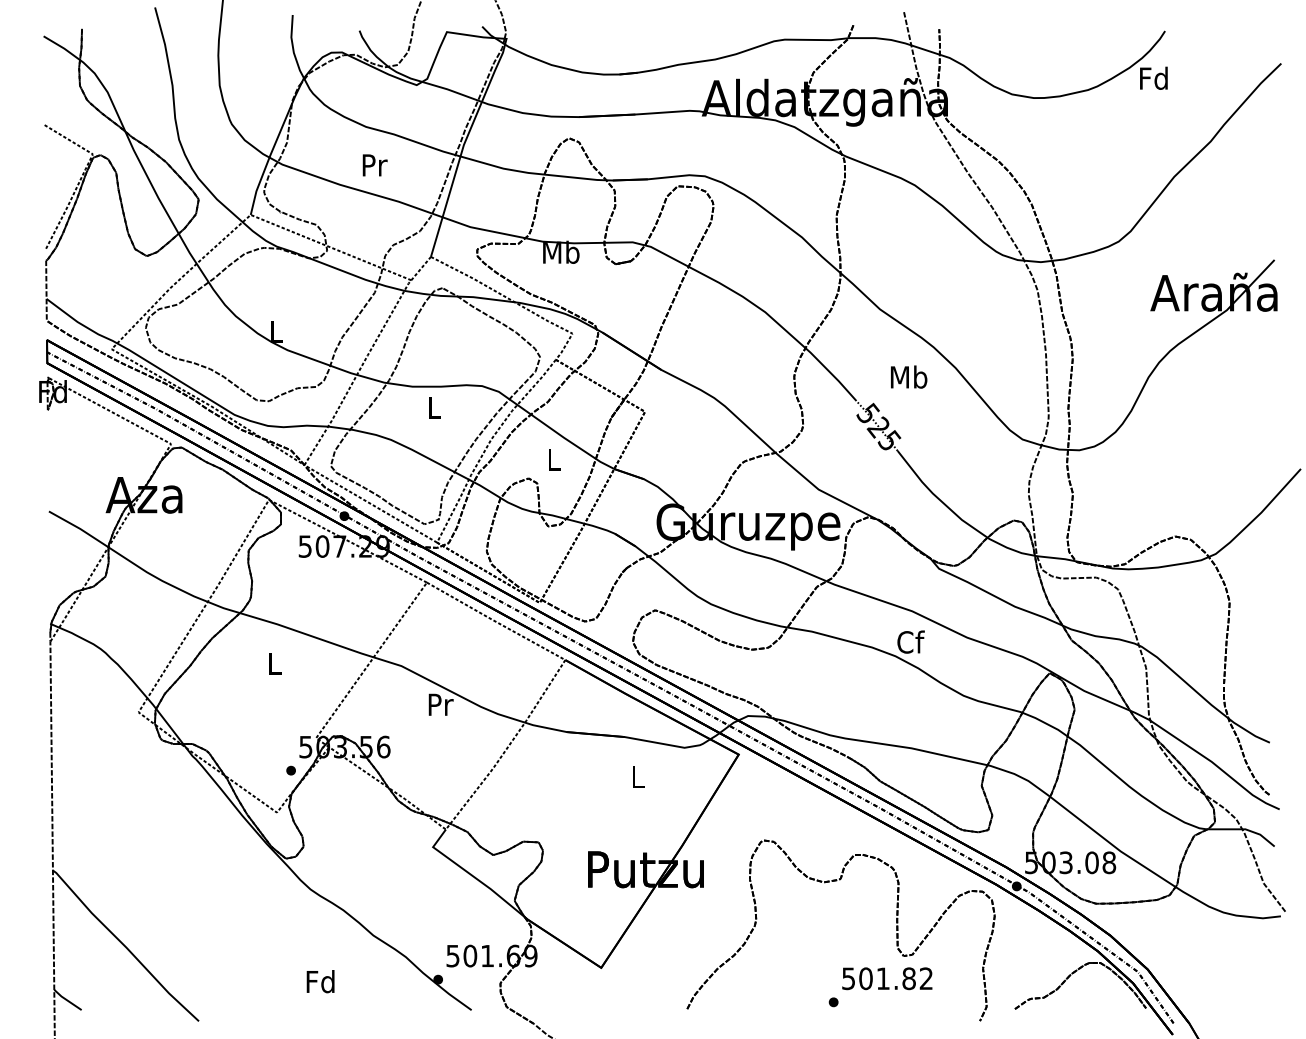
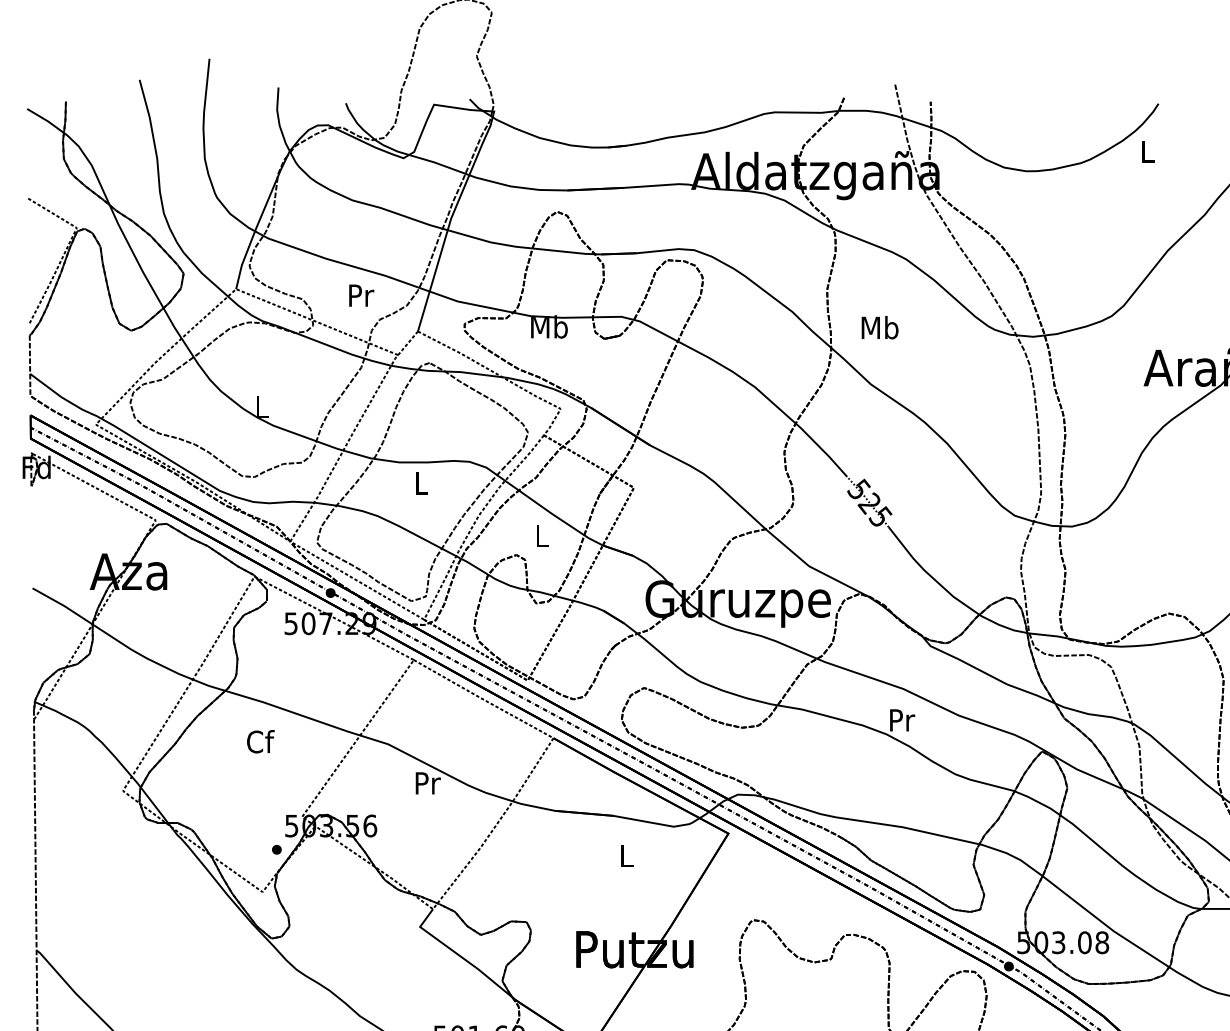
text: (1153, 77) -> (1146, 150), Fd -> L
text: (374, 165) -> (360, 295), moved
text: (909, 376) -> (880, 327), moved
text: (910, 641) -> (901, 719), Cf -> Pr
text: (274, 663) -> (260, 741), L -> Cf

